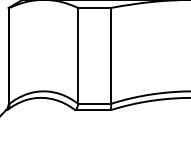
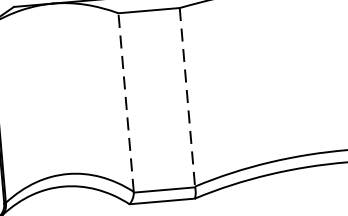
line: (78, 55) -> (126, 101), solid -> dashed
line: (111, 55) -> (188, 96), solid -> dashed

